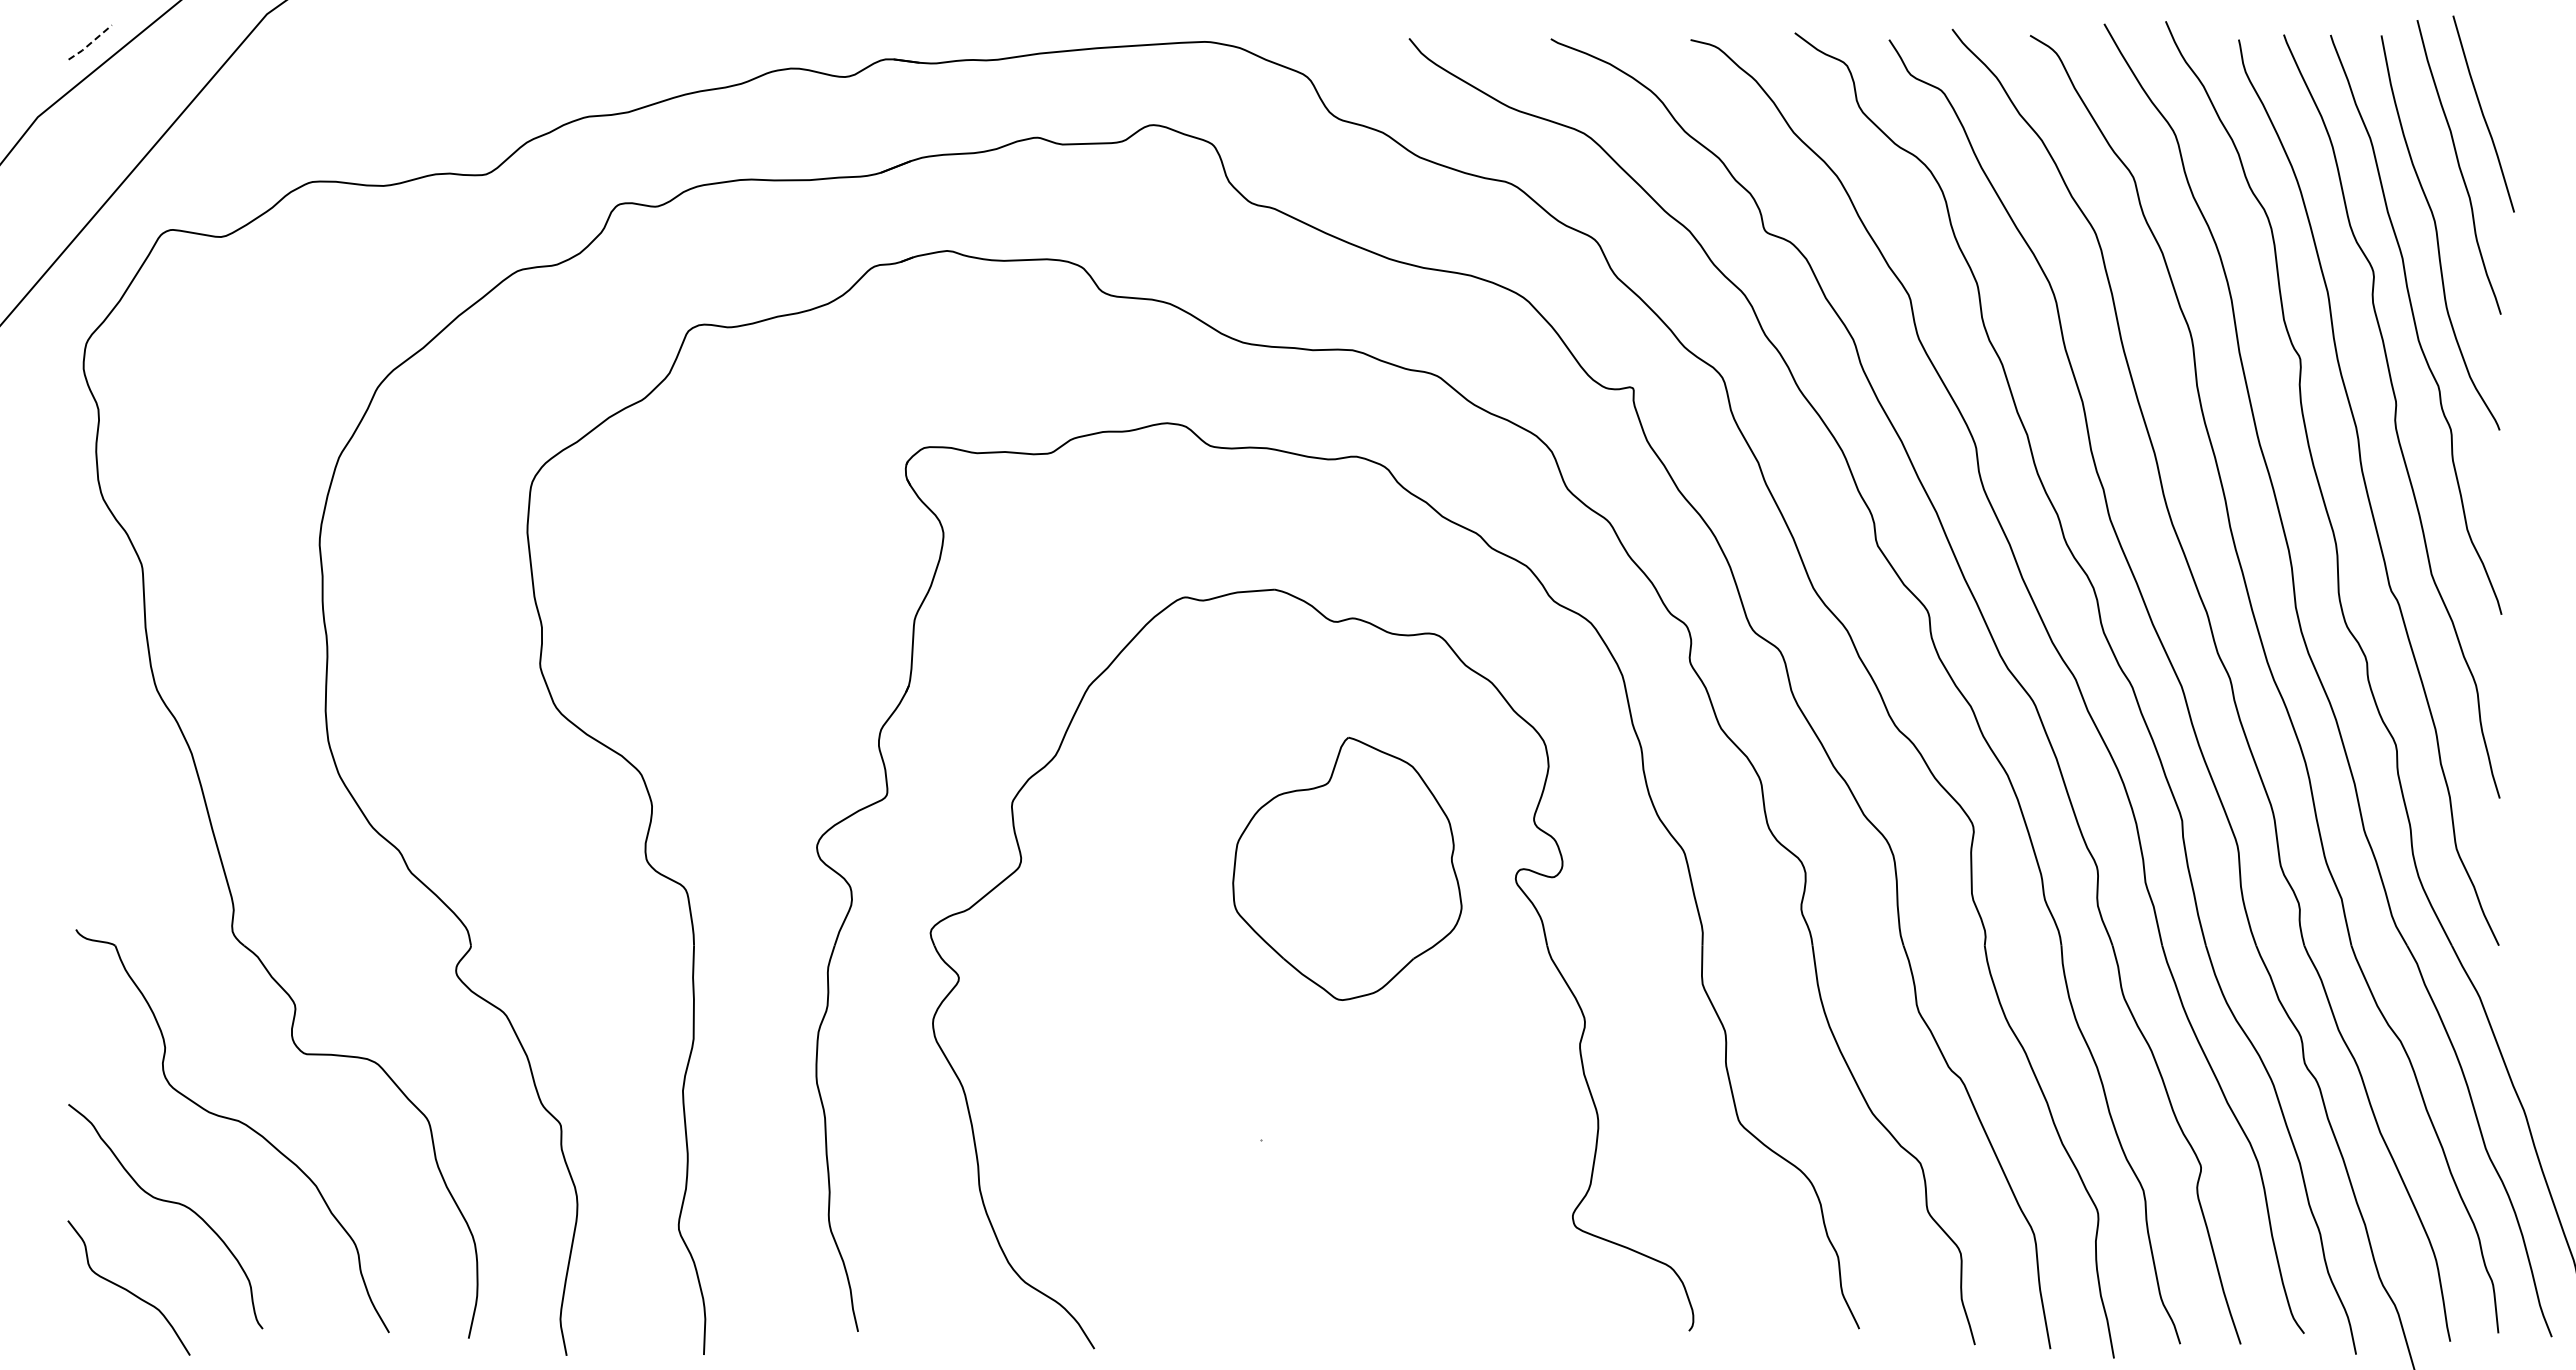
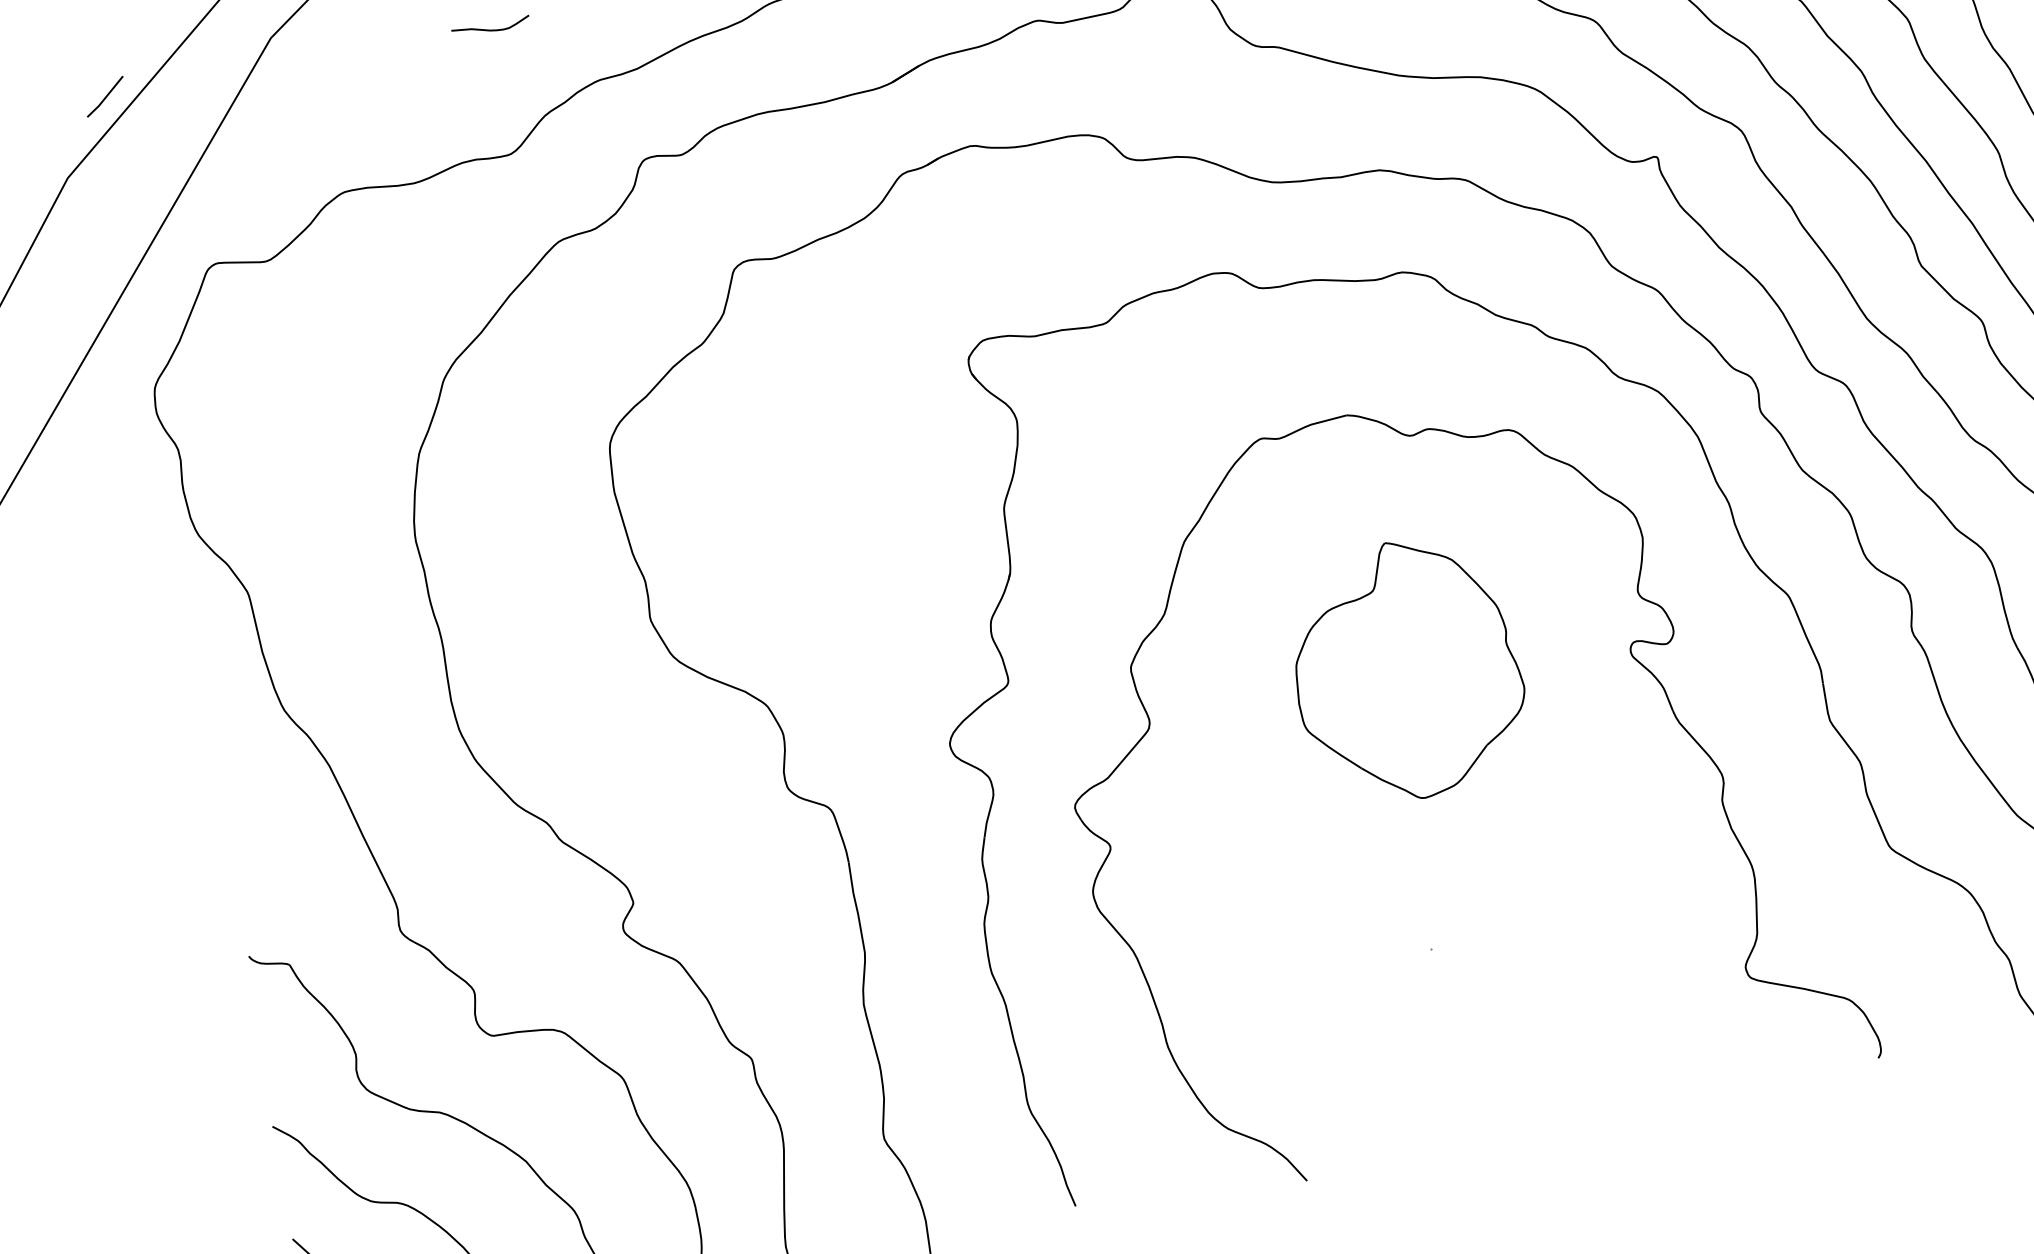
line: (90, 43) -> (105, 97), dashed -> solid
curve: (487, 45) -> (489, 29), added
part: (1347, 868) -> (1407, 669), moved

